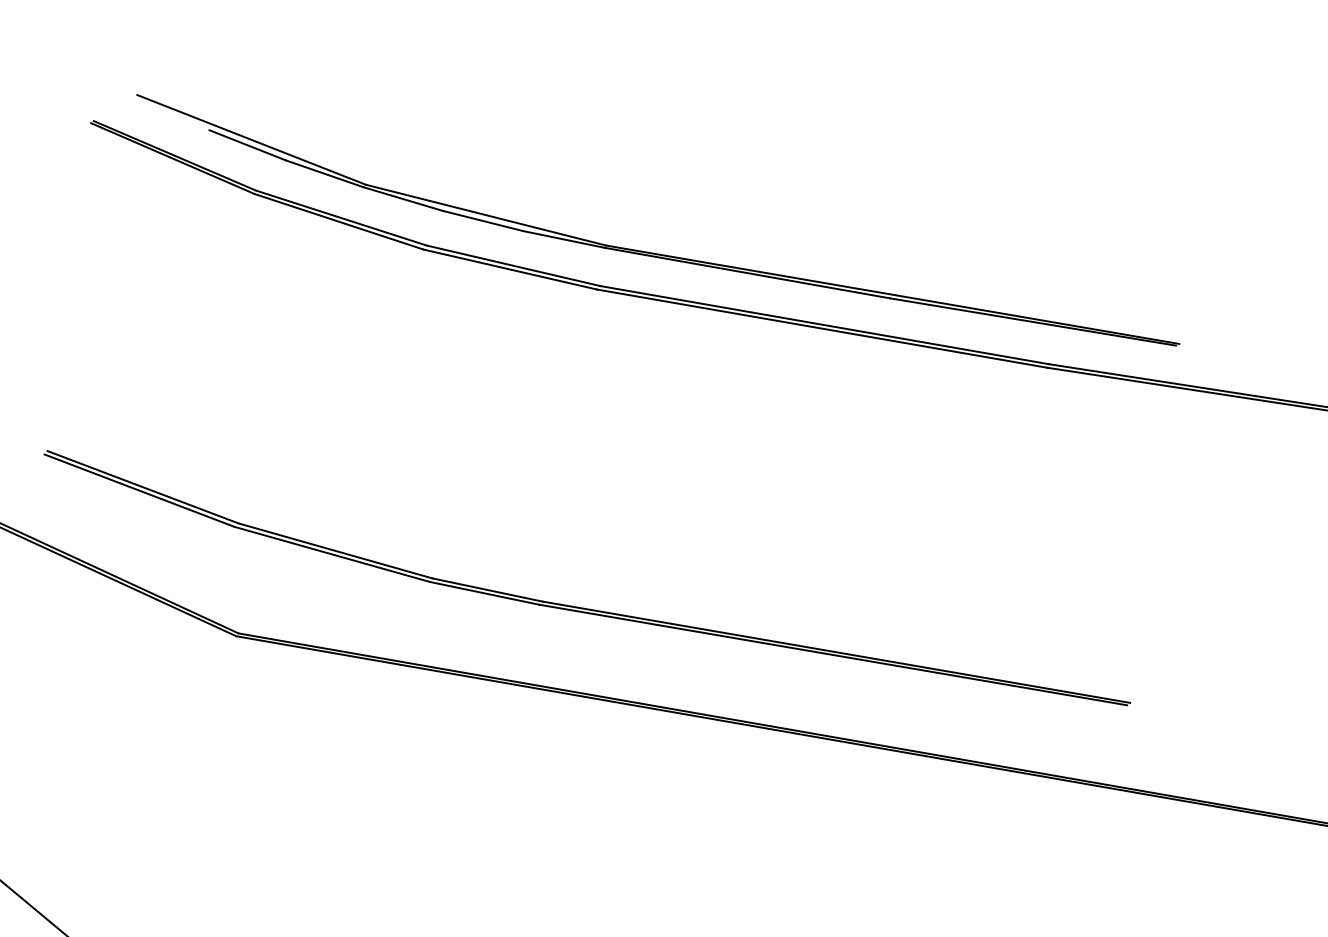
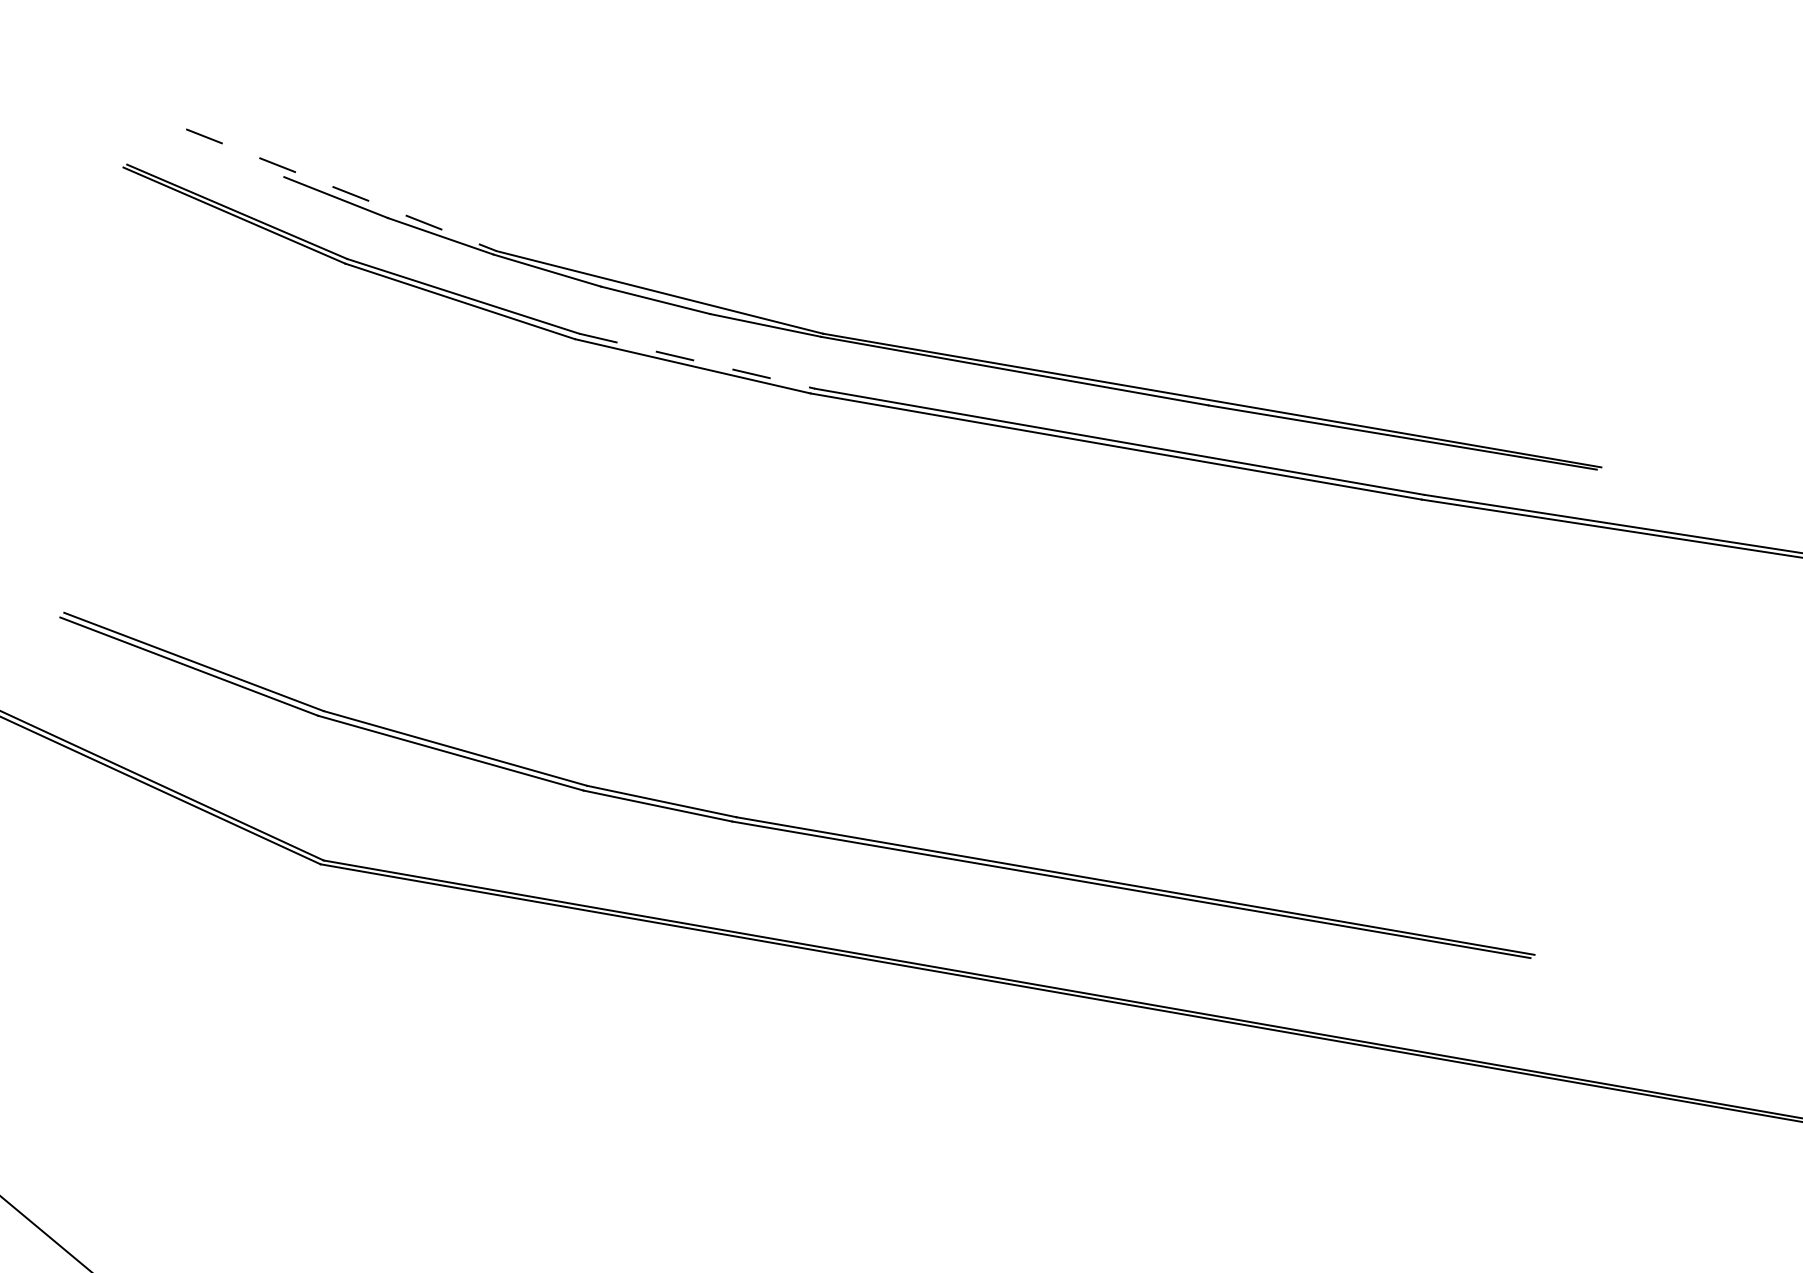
line: (251, 140) -> (341, 190), solid -> dashed
line: (513, 266) -> (697, 361), solid -> dashed

